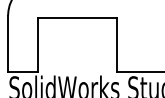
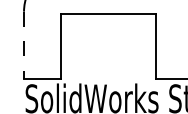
line: (8, 43) -> (24, 44), solid -> dashed

